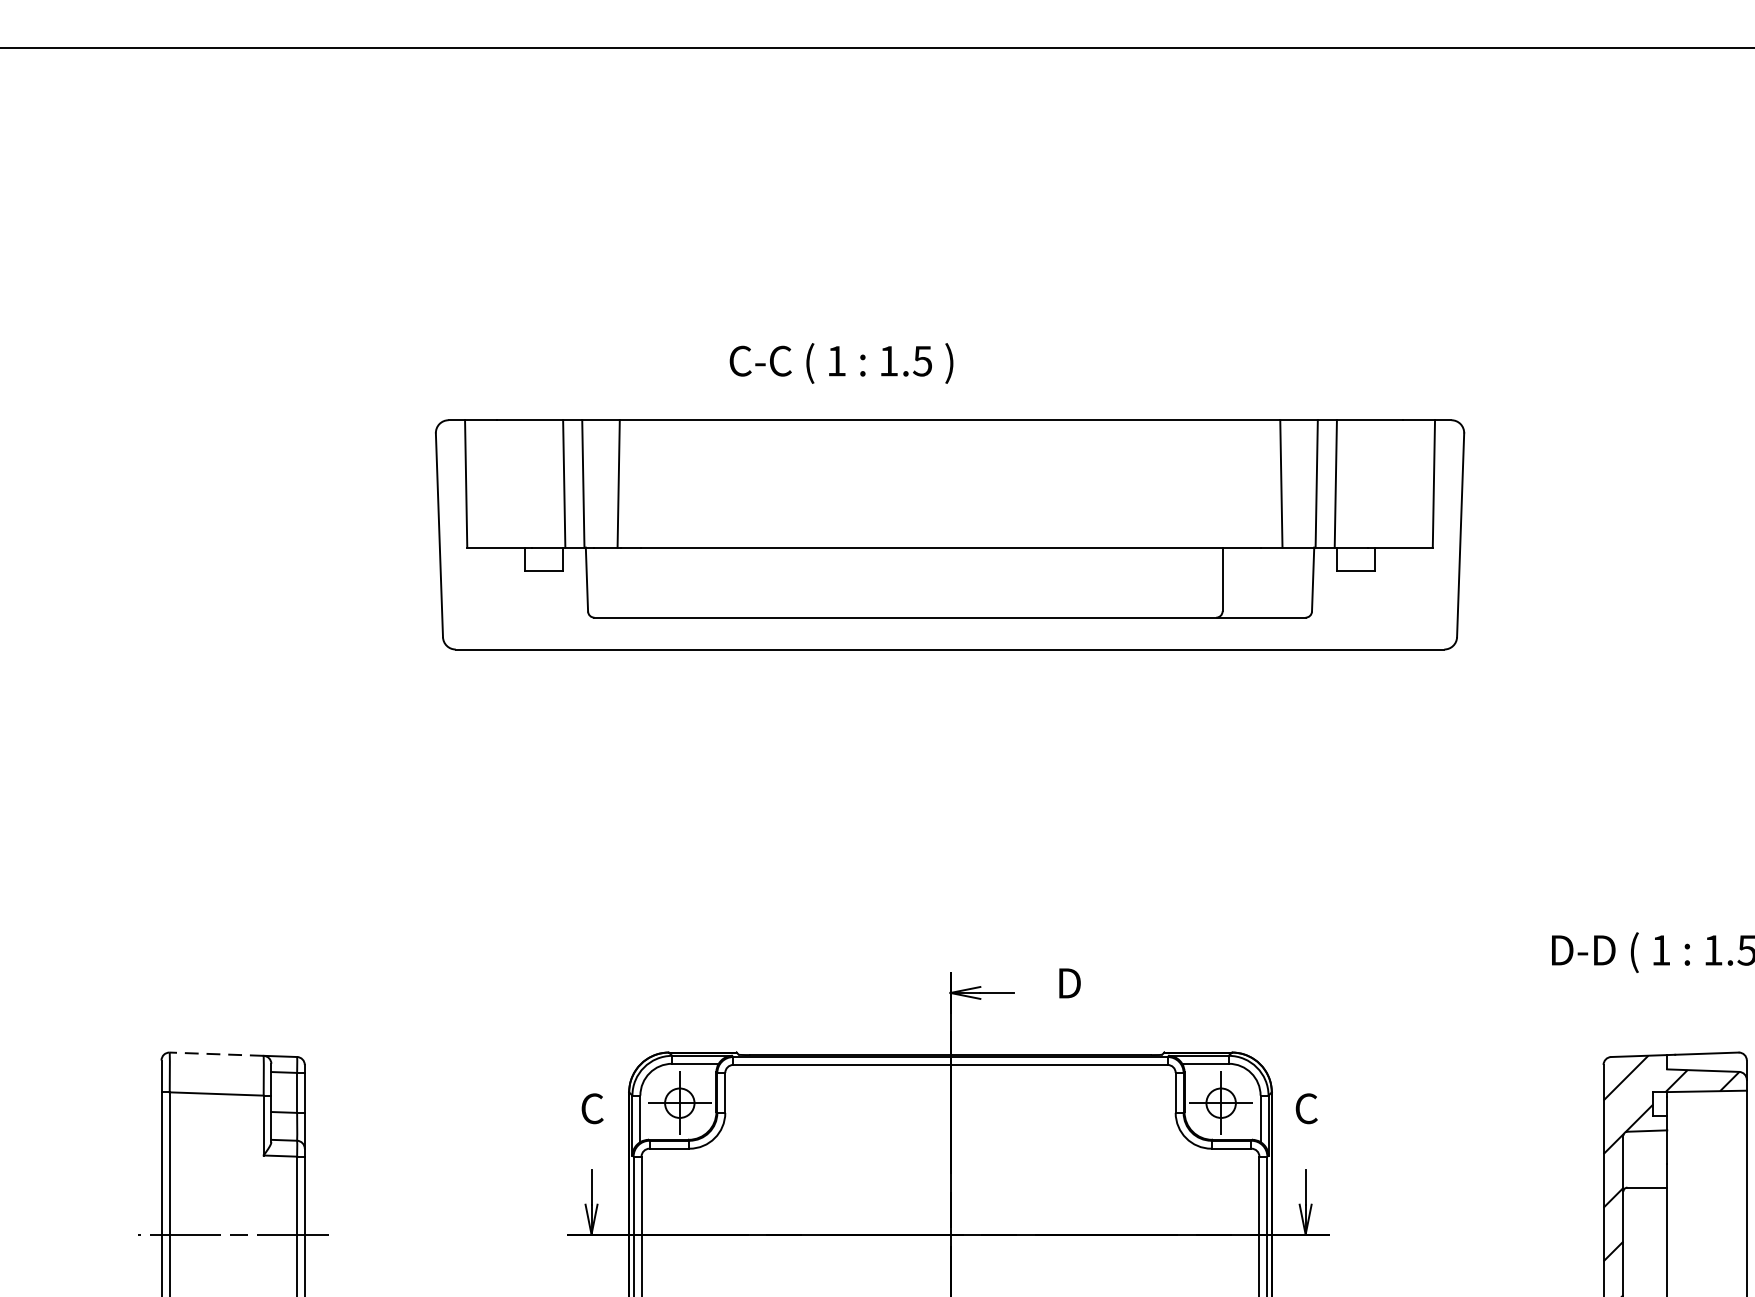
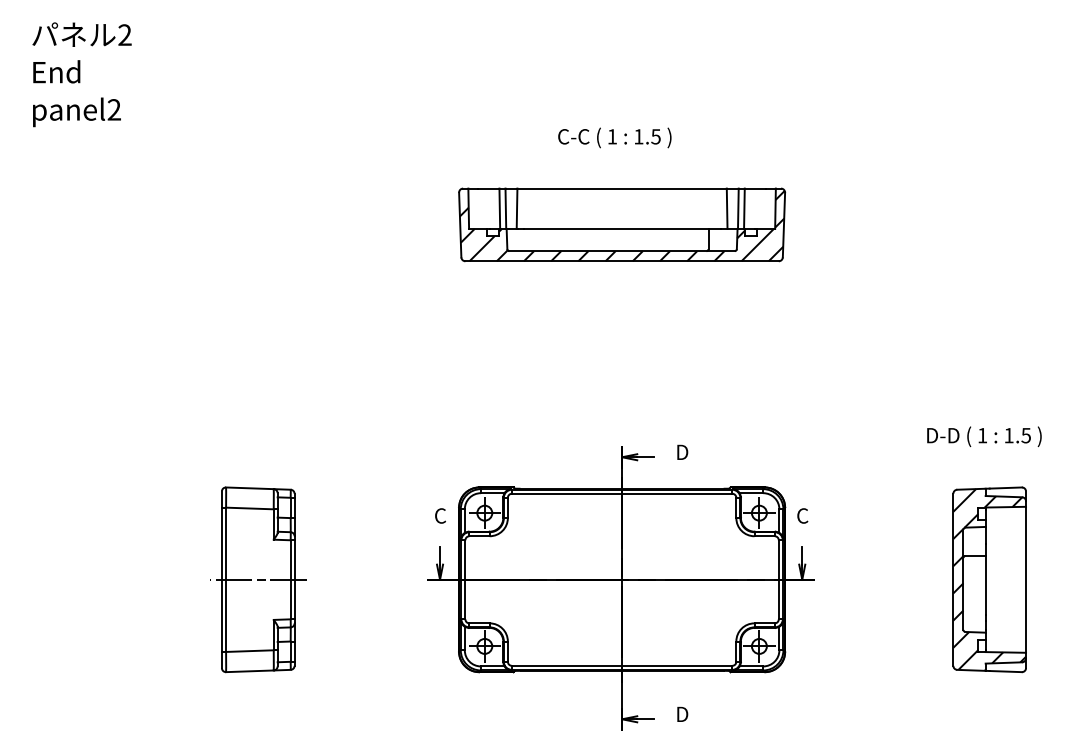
text: (840, 362) -> (614, 137), moved
part: (951, 534) -> (622, 224), size x0.62
line: (215, 1054) -> (249, 488), dashed -> solid

